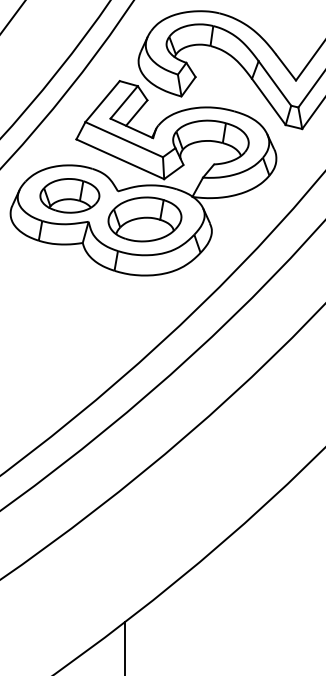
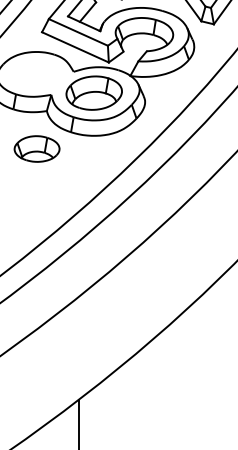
part: (69, 195) -> (36, 148), moved

